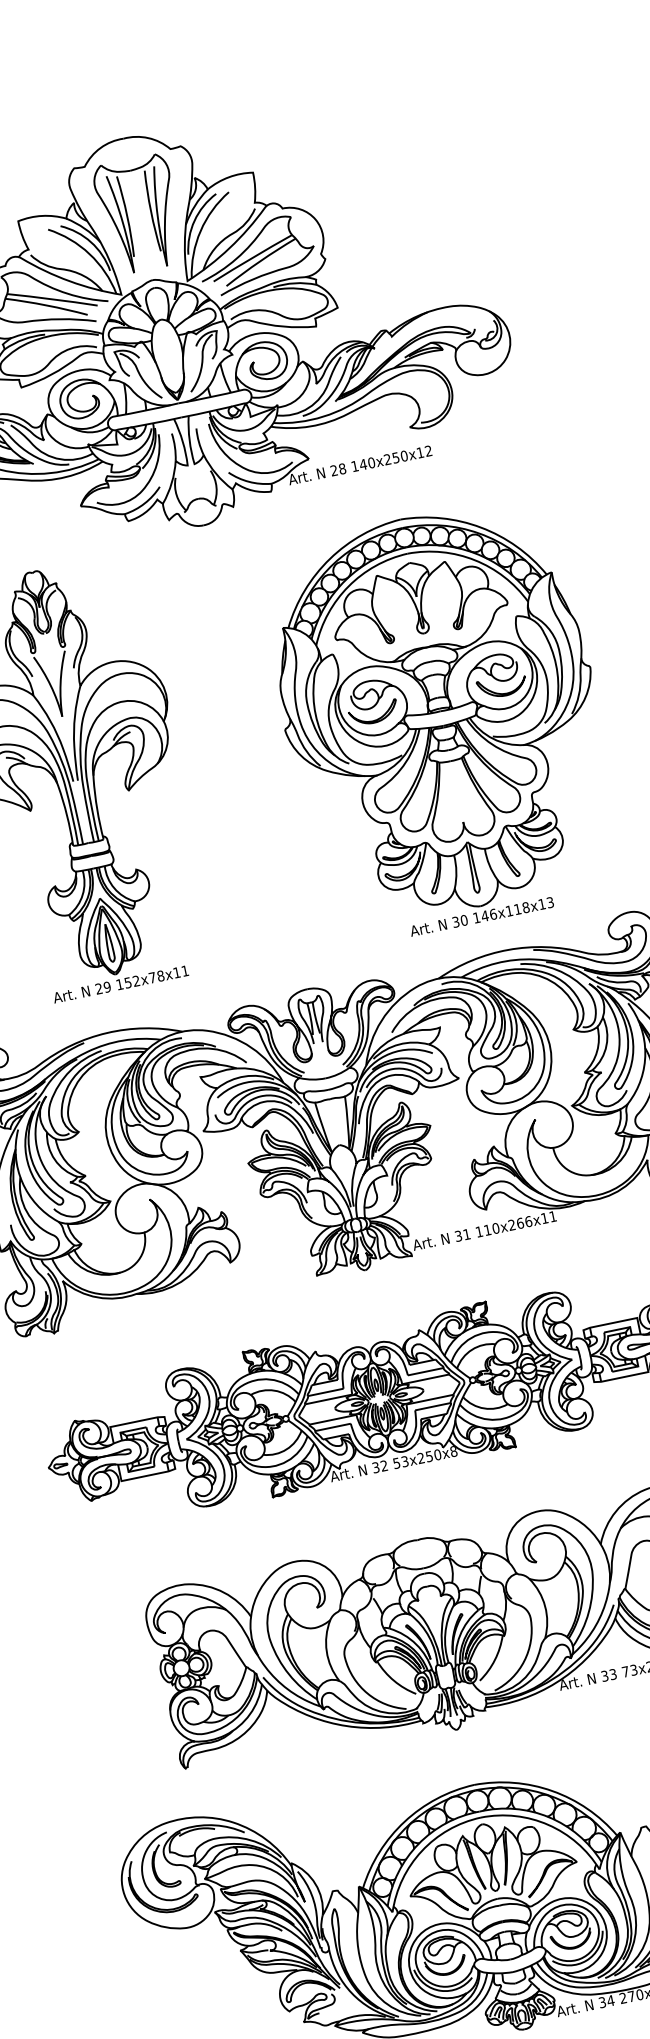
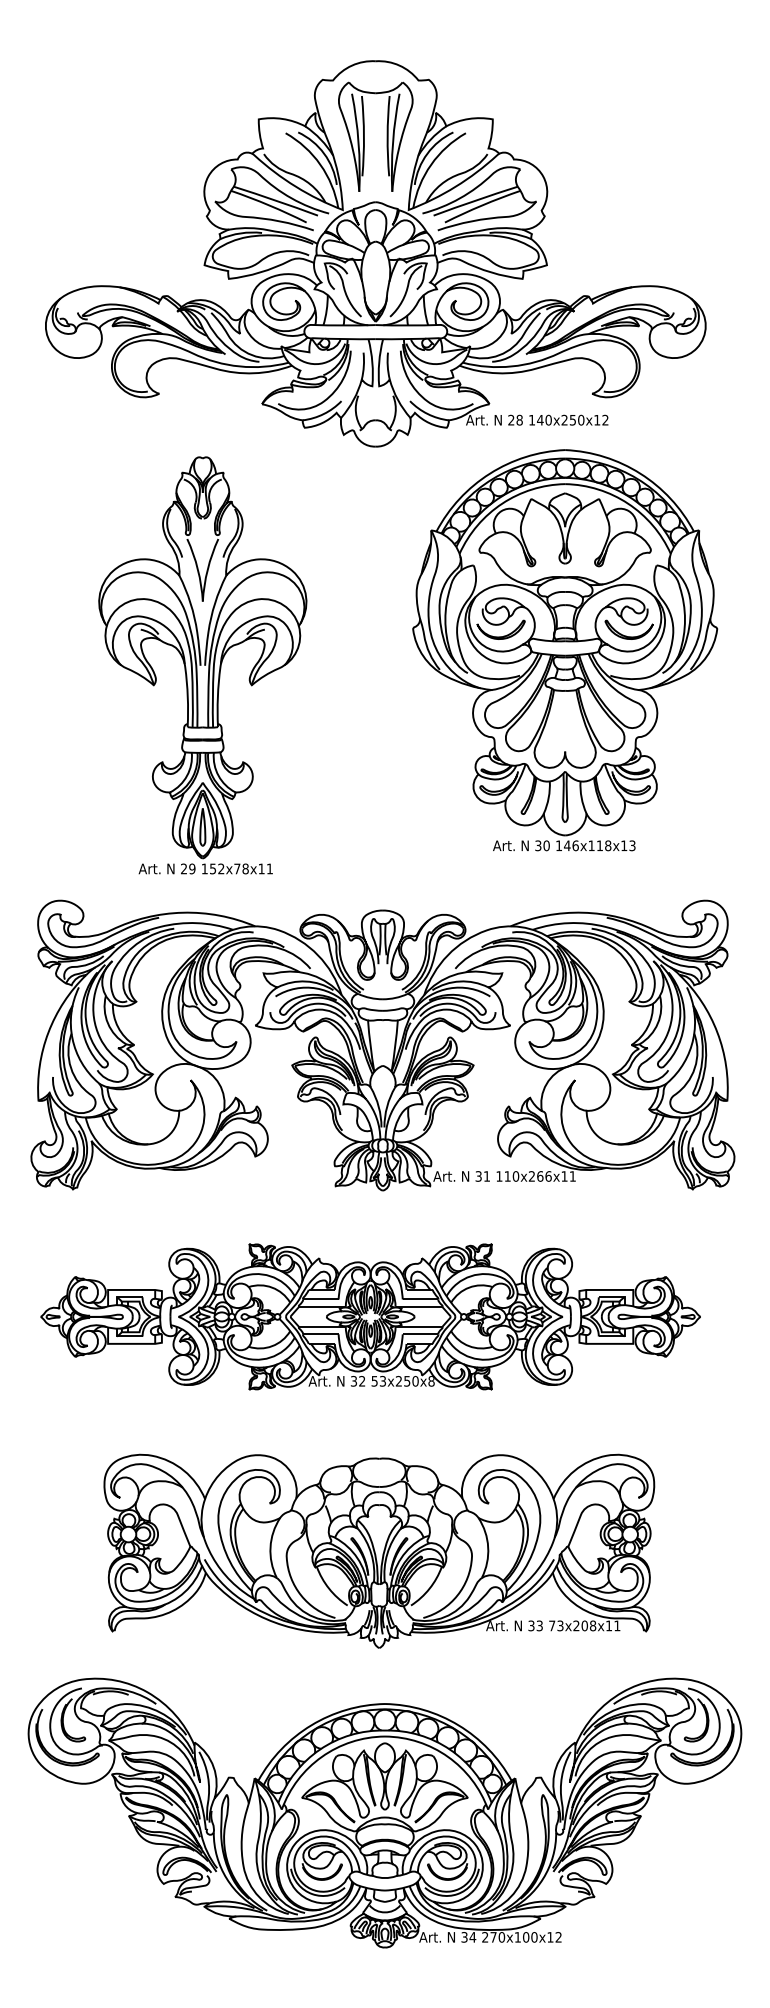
part: (442, 720) -> (565, 650), moved

